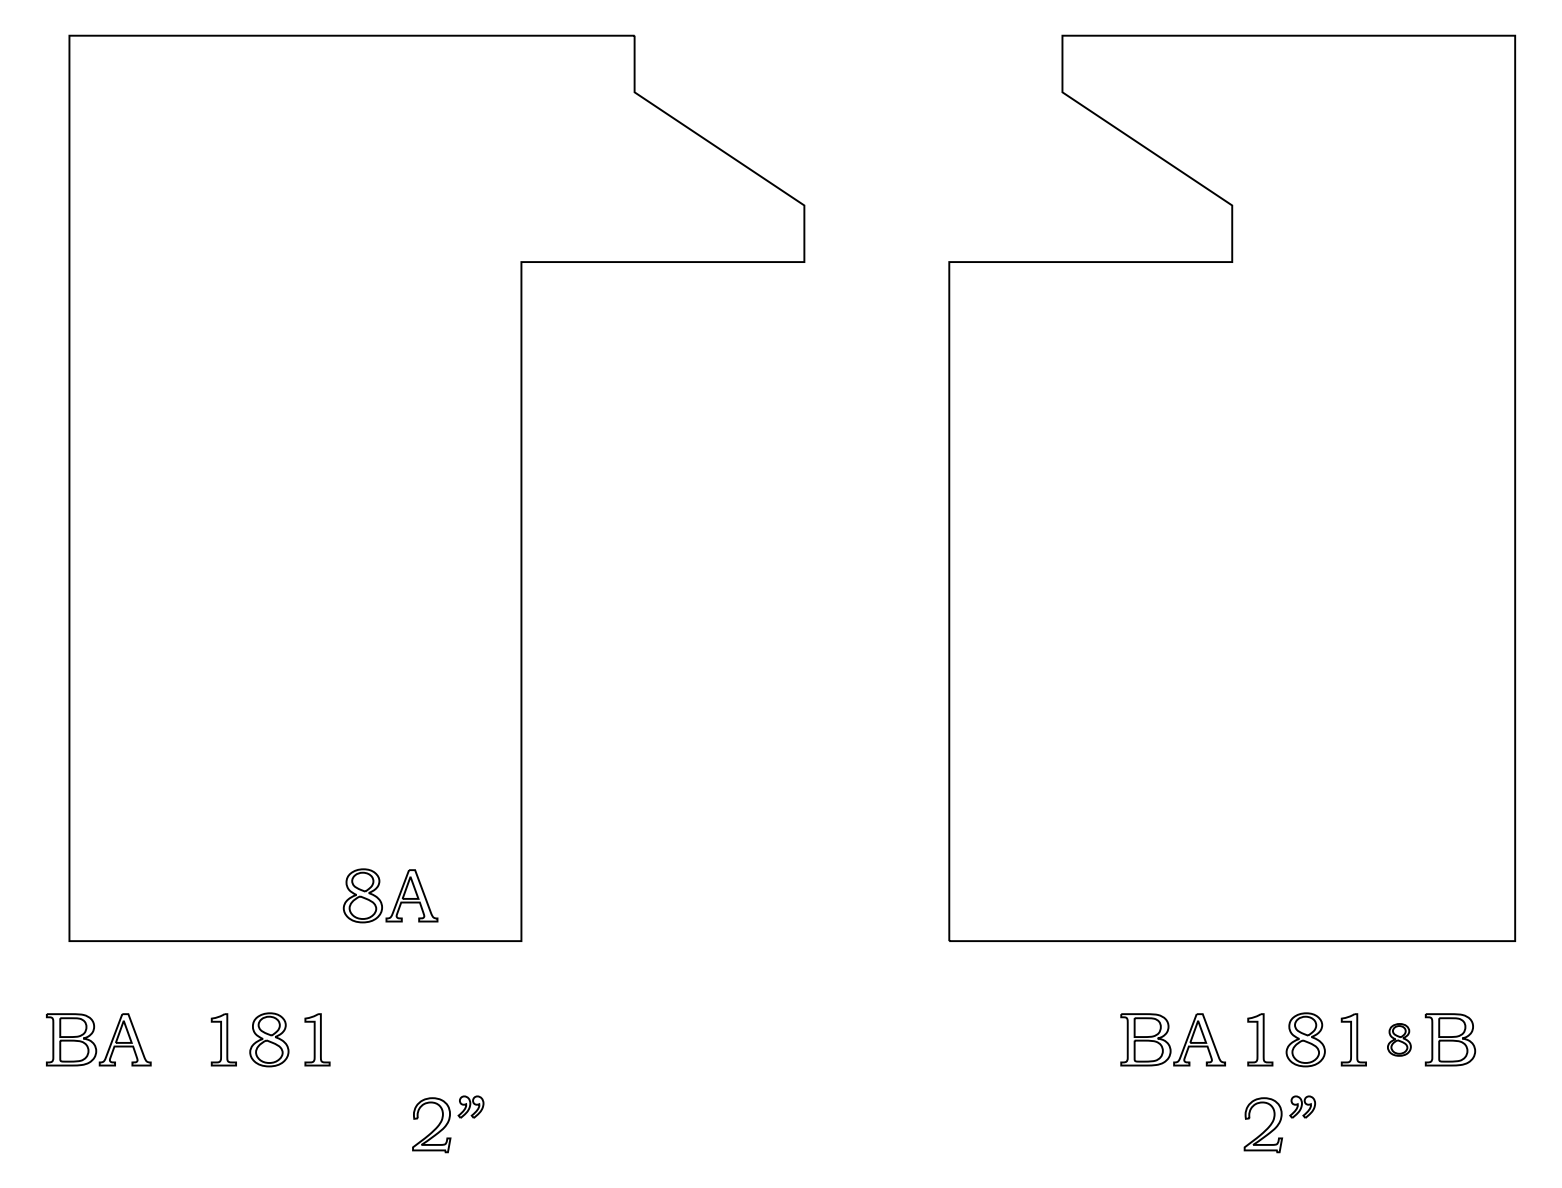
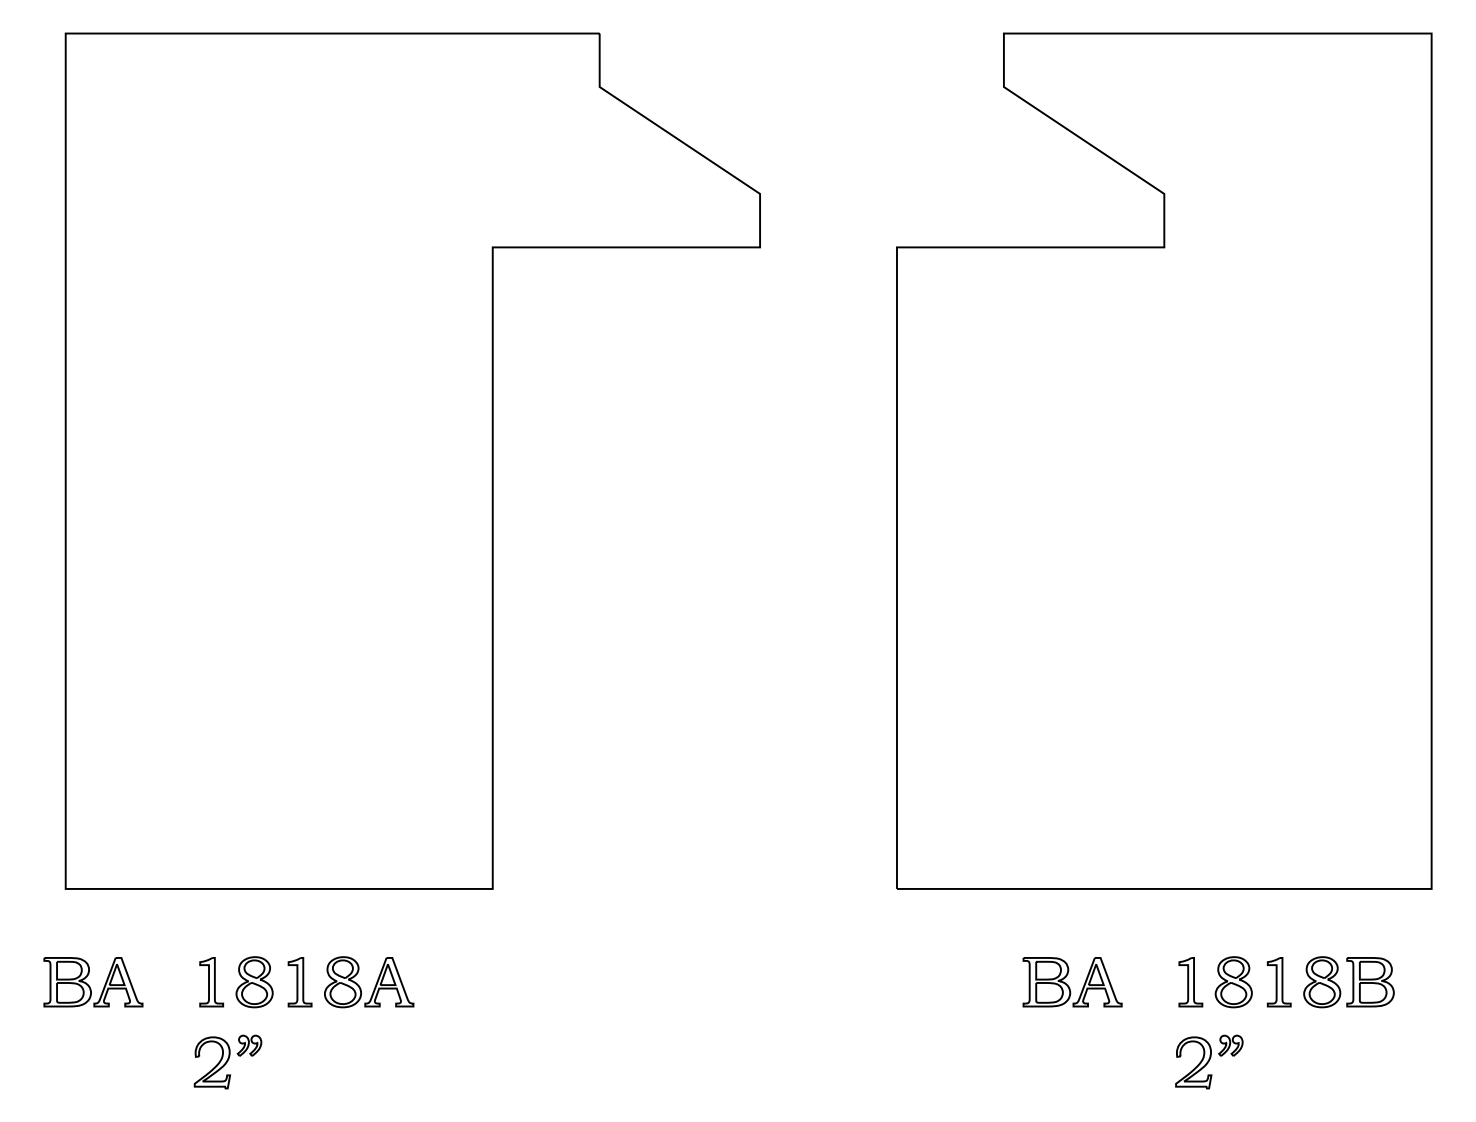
part: (397, 897) -> (375, 983), moved
part: (1172, 1039) -> (1071, 981), moved
part: (1399, 1039) -> (1322, 981), size x1.67
part: (448, 1124) -> (228, 1062), moved

